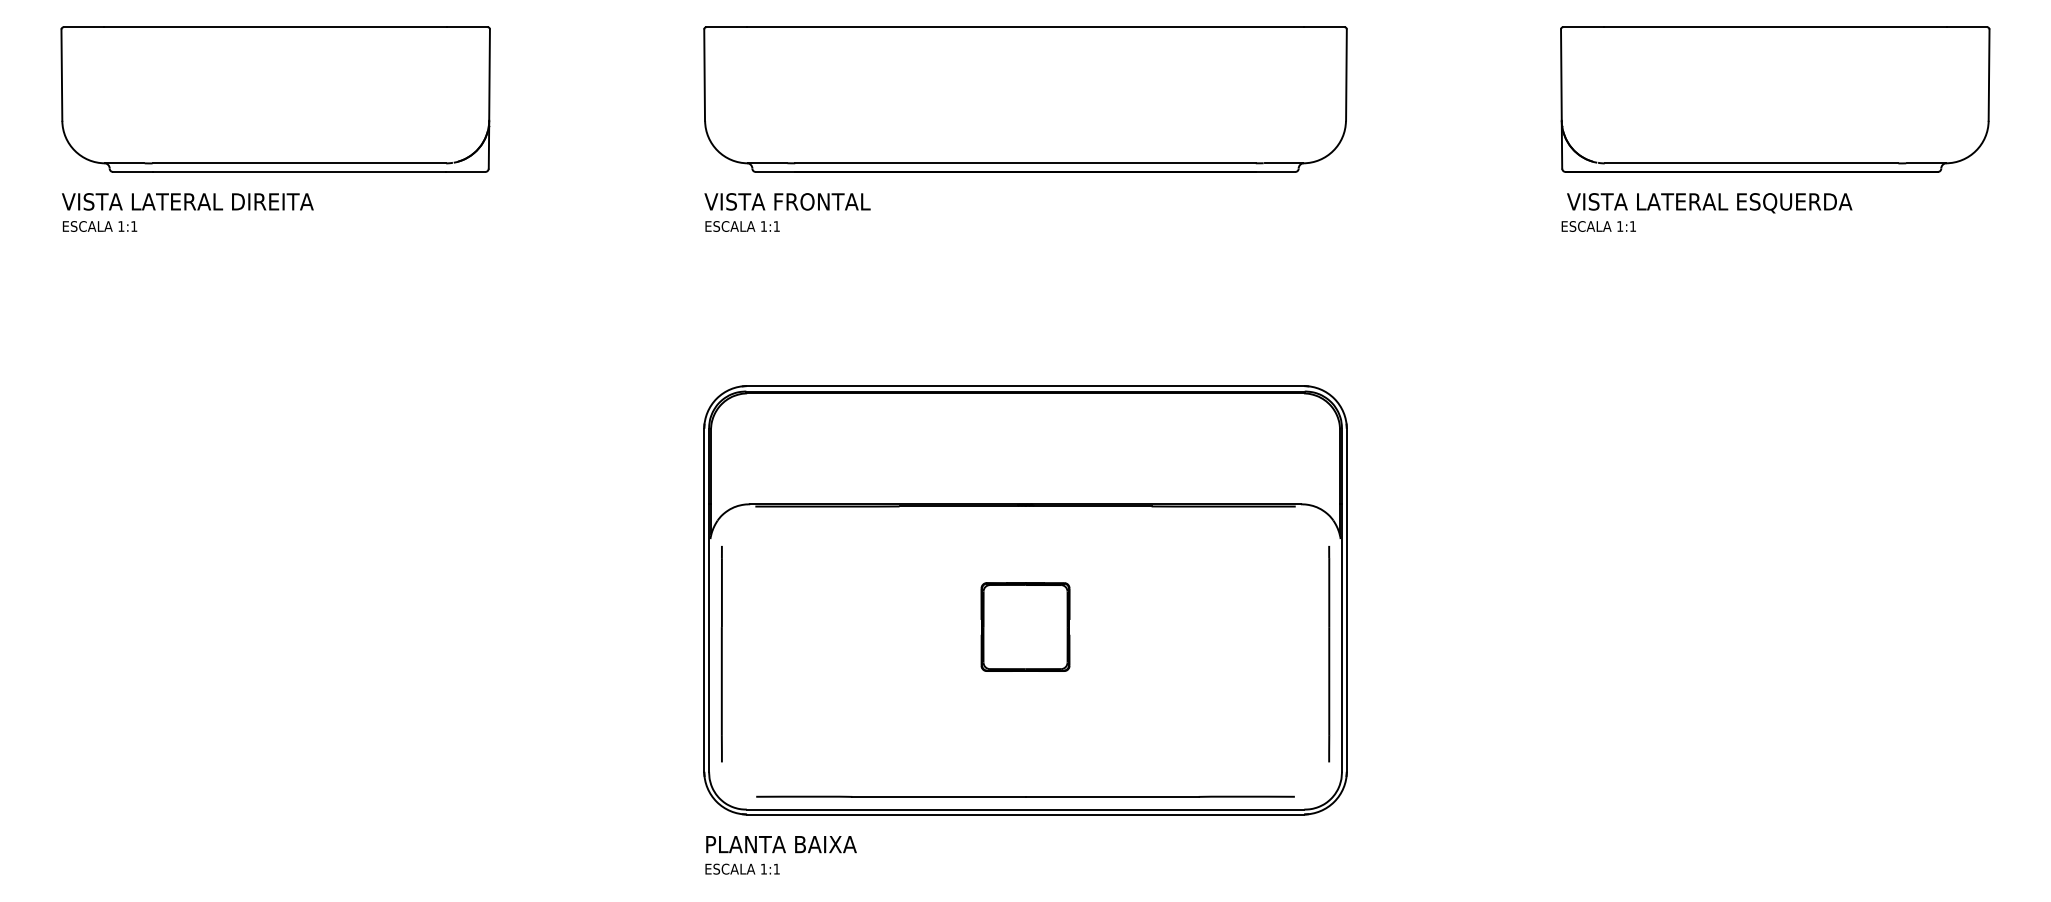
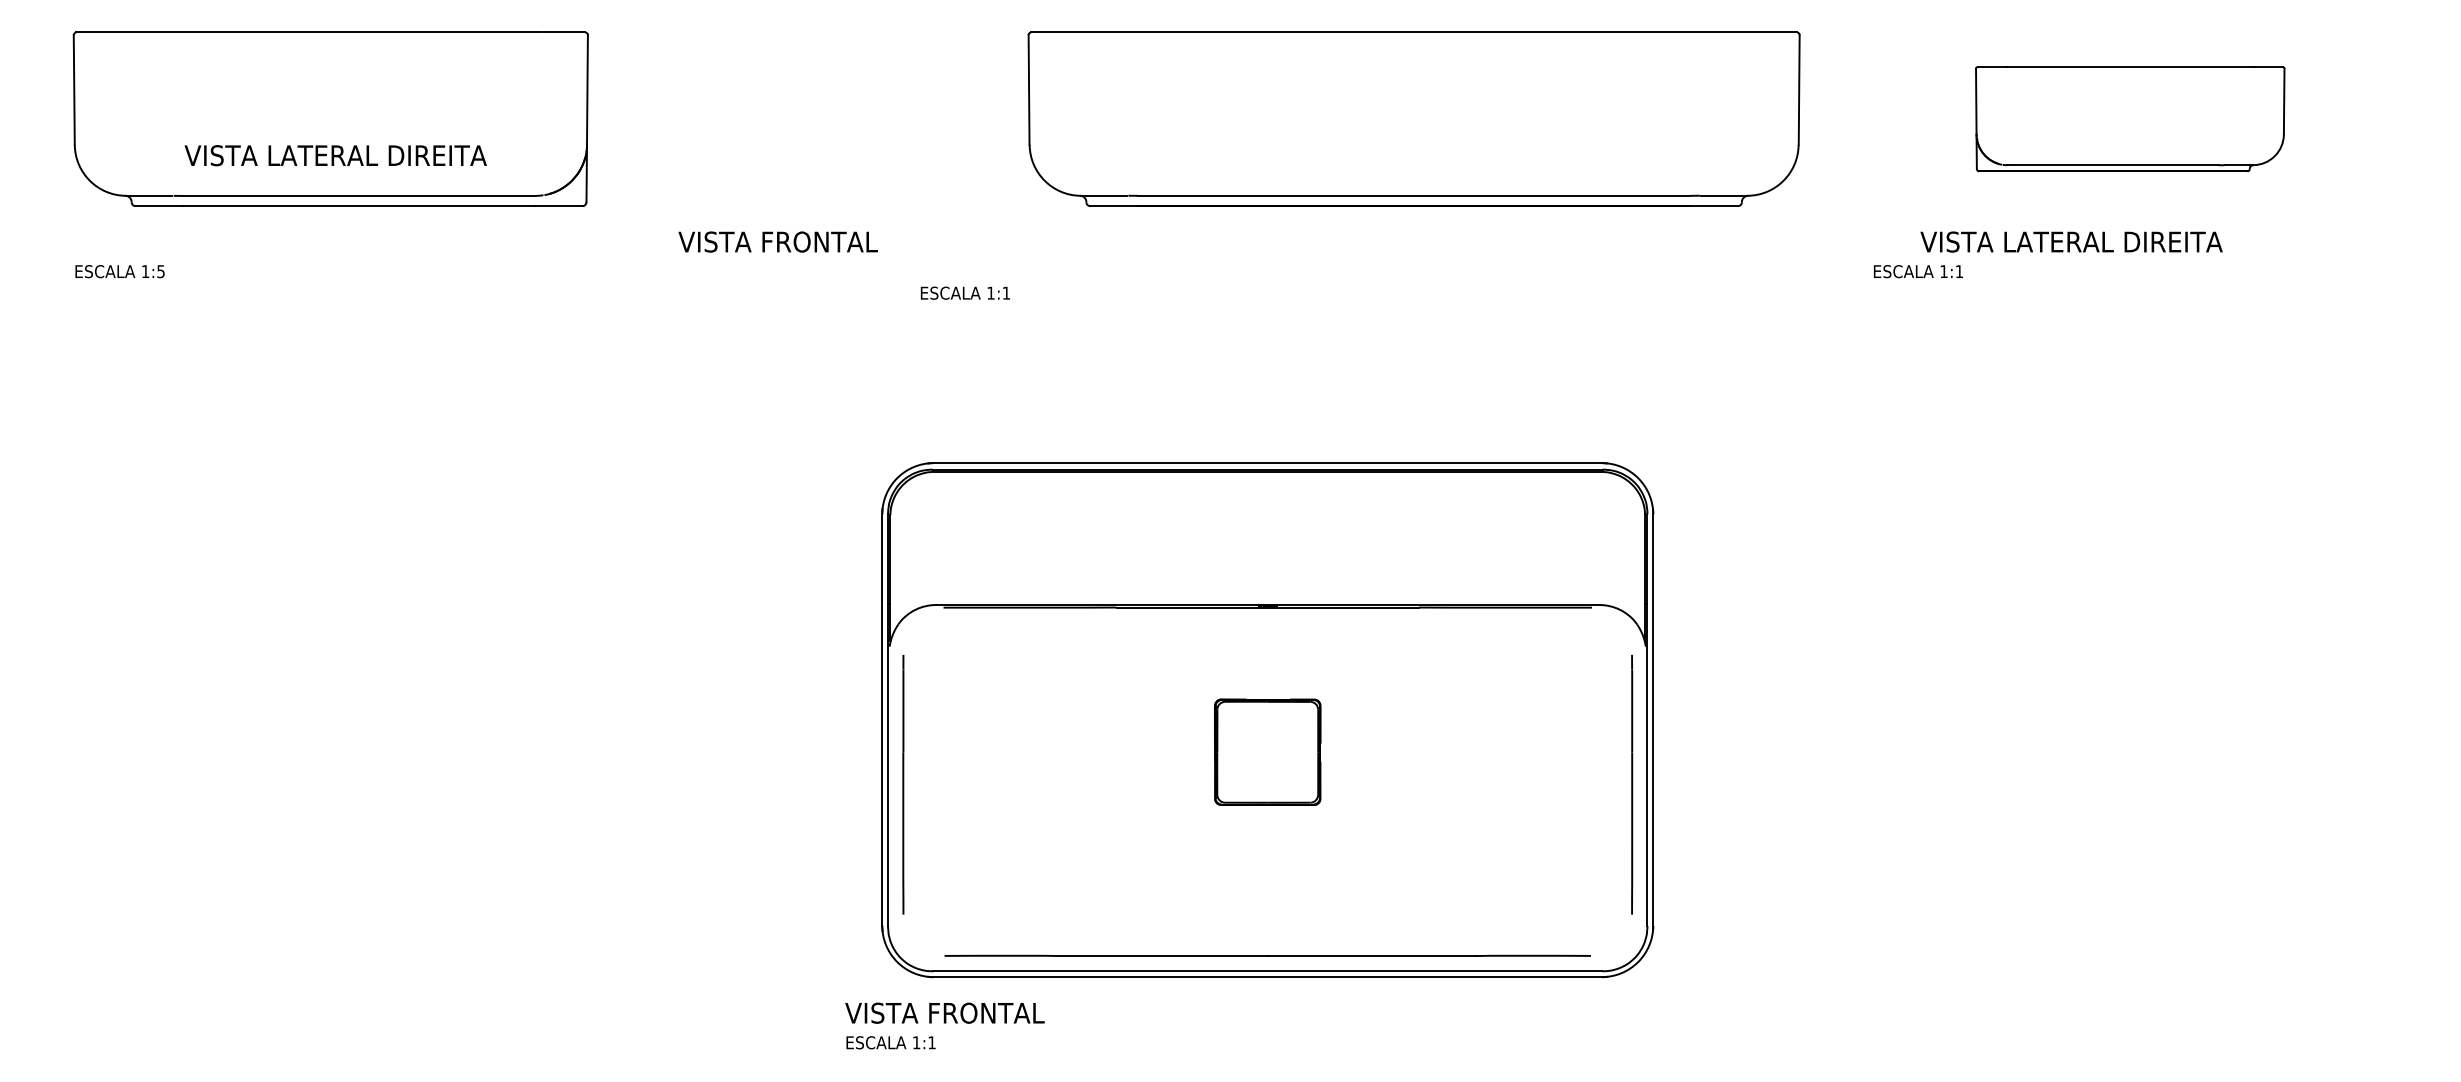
part: (1025, 99) -> (1414, 119), moved
part: (1775, 99) -> (2130, 119), size x0.6
text: (187, 201) -> (335, 155), moved
text: (787, 201) -> (778, 241), moved
text: (1702, 203) -> (2042, 244), VISTA LATERAL ESQUERDA -> VISTA LATERAL DIREITA
text: (134, 226) -> (161, 271), 1:1 -> 1:5
text: (742, 226) -> (965, 293), moved
part: (1025, 600) -> (1267, 720), moved
text: (787, 844) -> (944, 1013), PLANTA BAIXA -> VISTA FRONTAL

